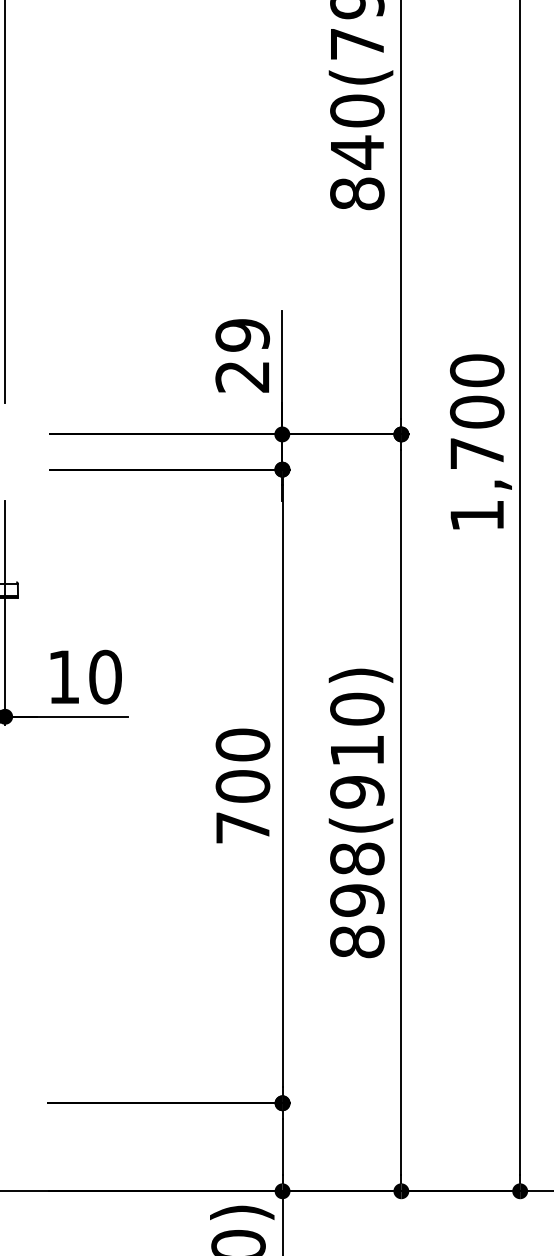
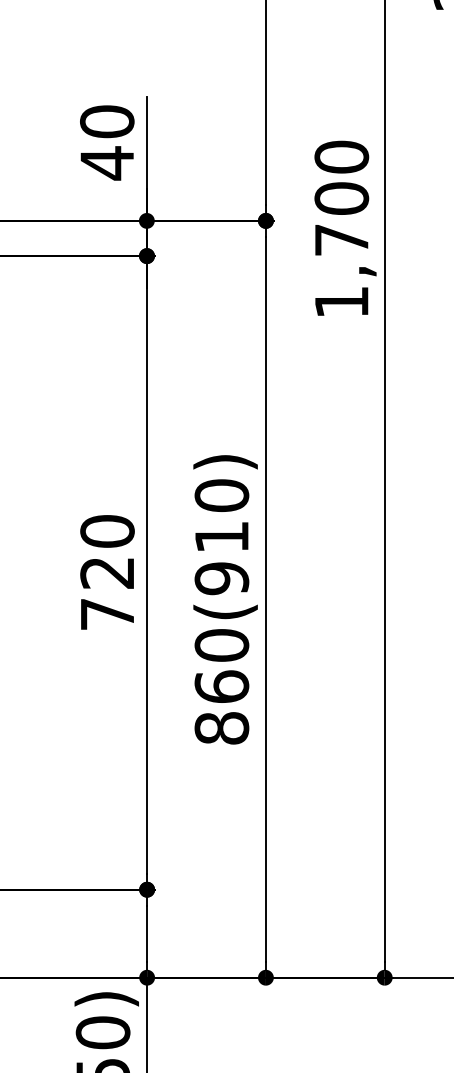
text: (242, 356) -> (107, 142), 29 -> 40
text: (242, 786) -> (107, 572), 700 -> 720
text: (357, 879) -> (222, 665), 898(910) -> 860(910)

